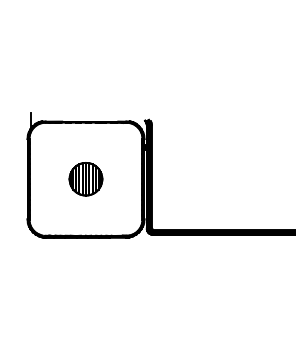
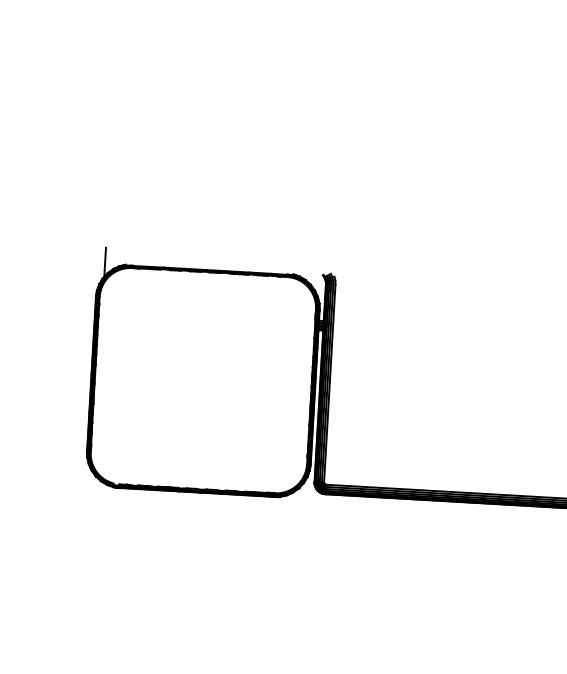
part: (85, 179) -> (202, 381), removed

